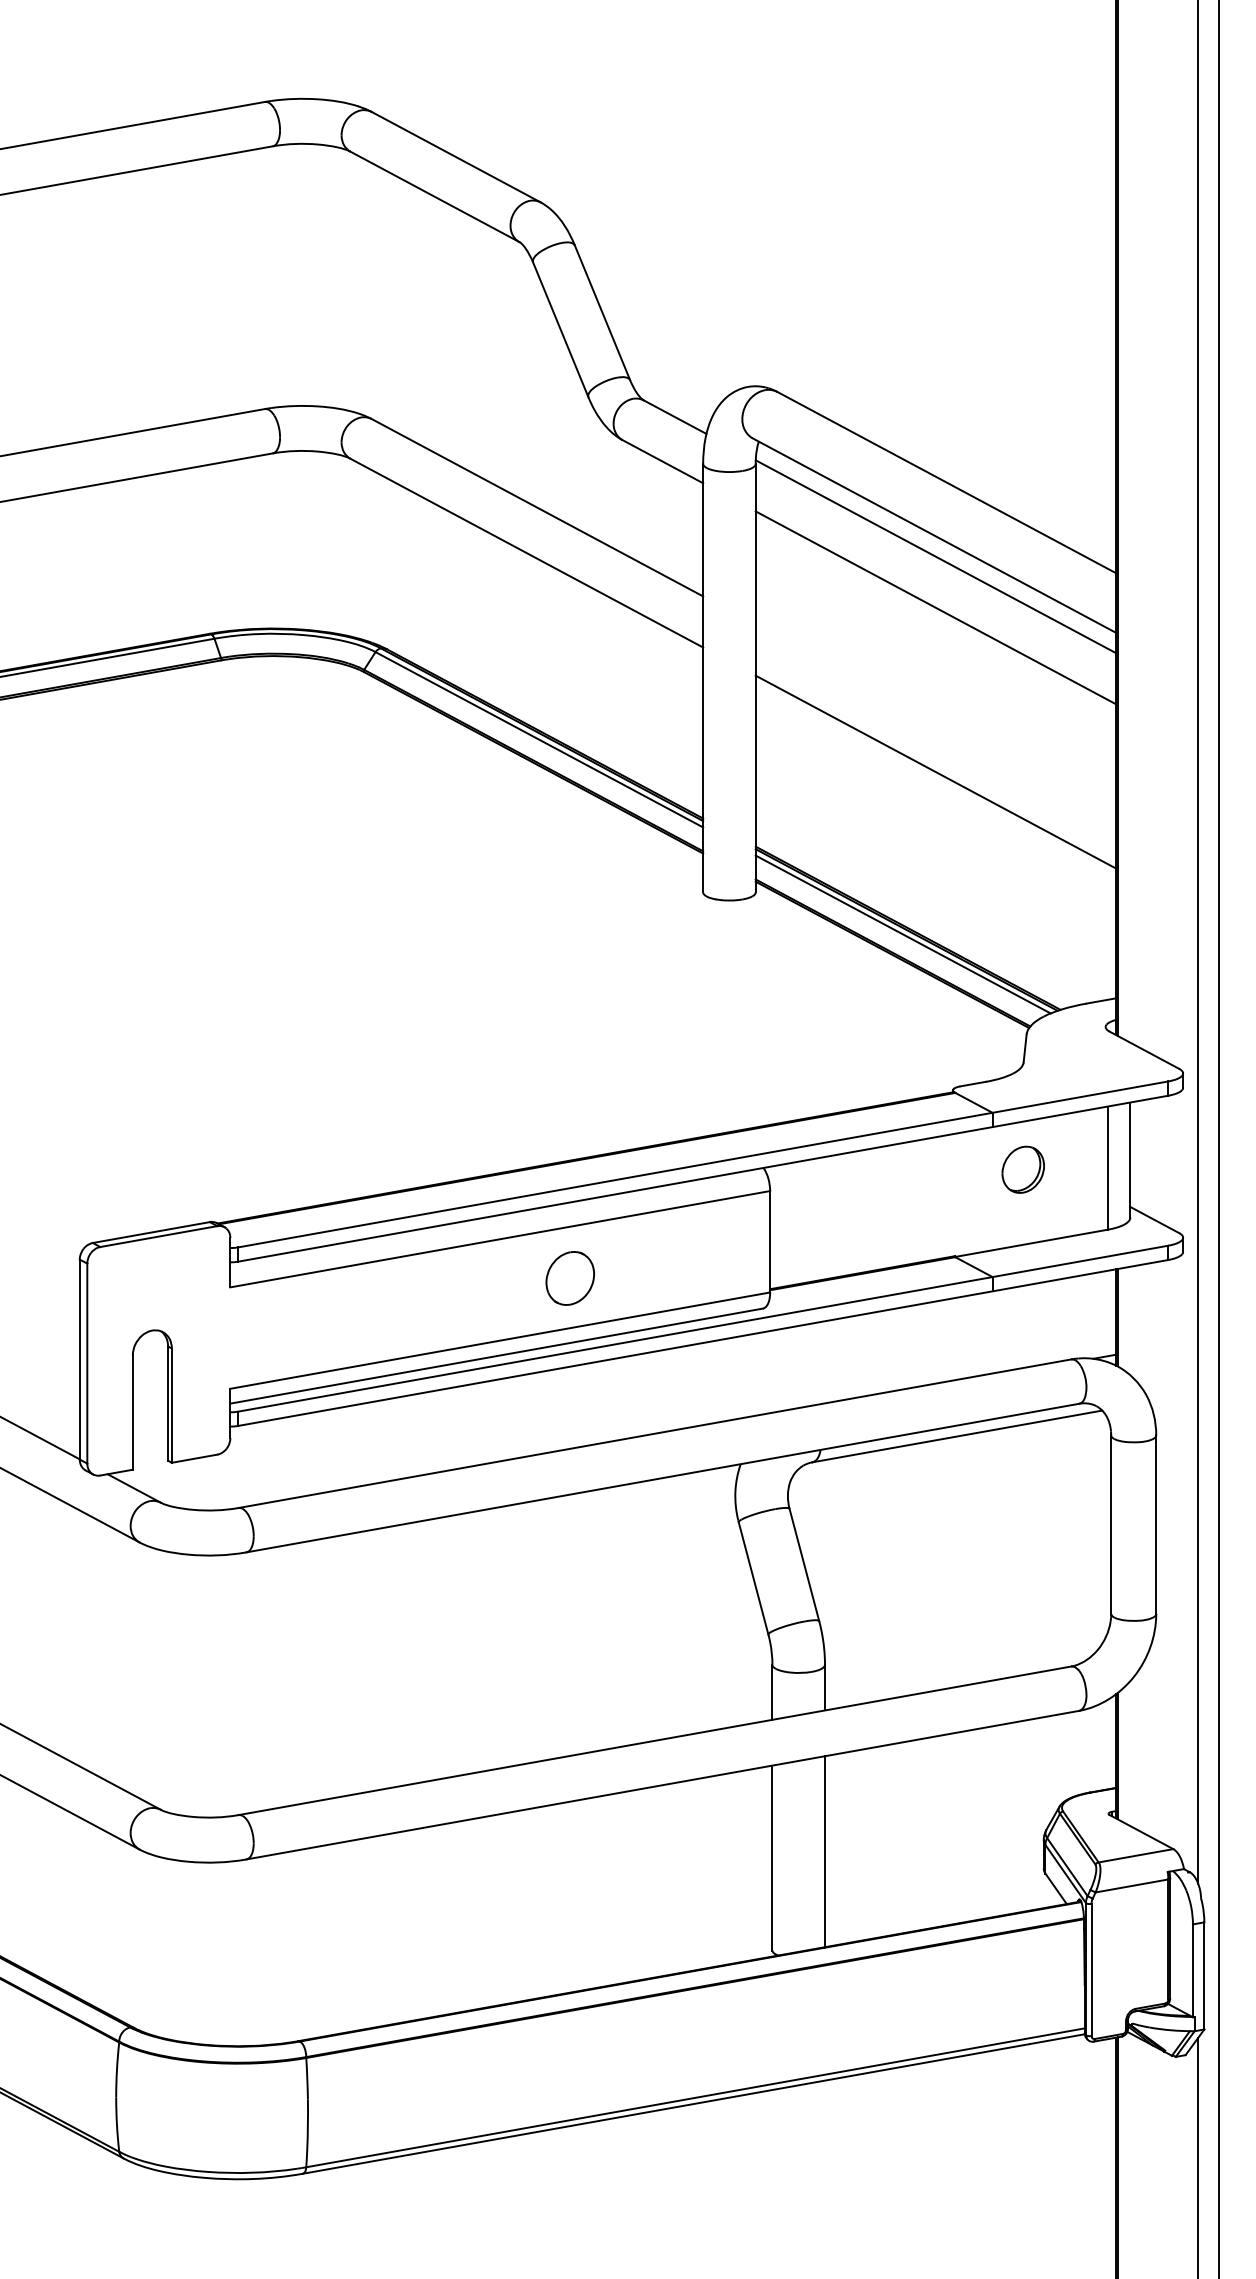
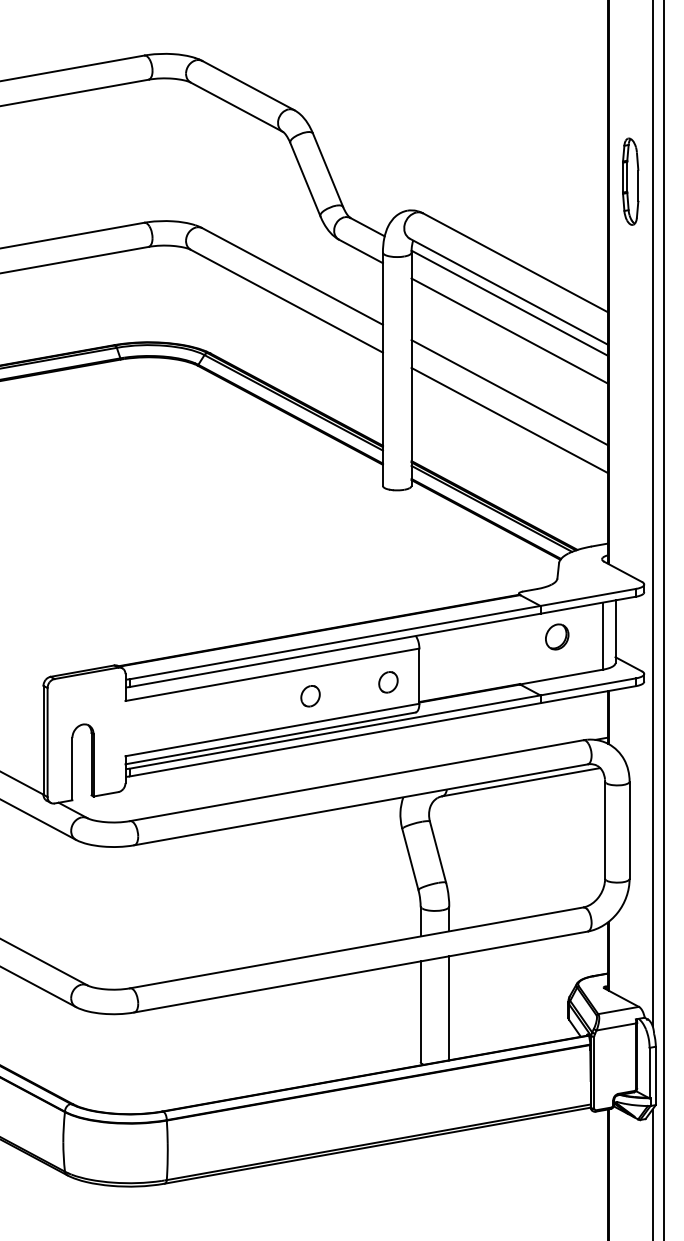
part: (1157, 333) -> (630, 181), added
line: (935, 720) -> (509, 392), added
part: (713, 1253) -> (388, 682), added
part: (570, 1279) -> (310, 696), size x0.71

